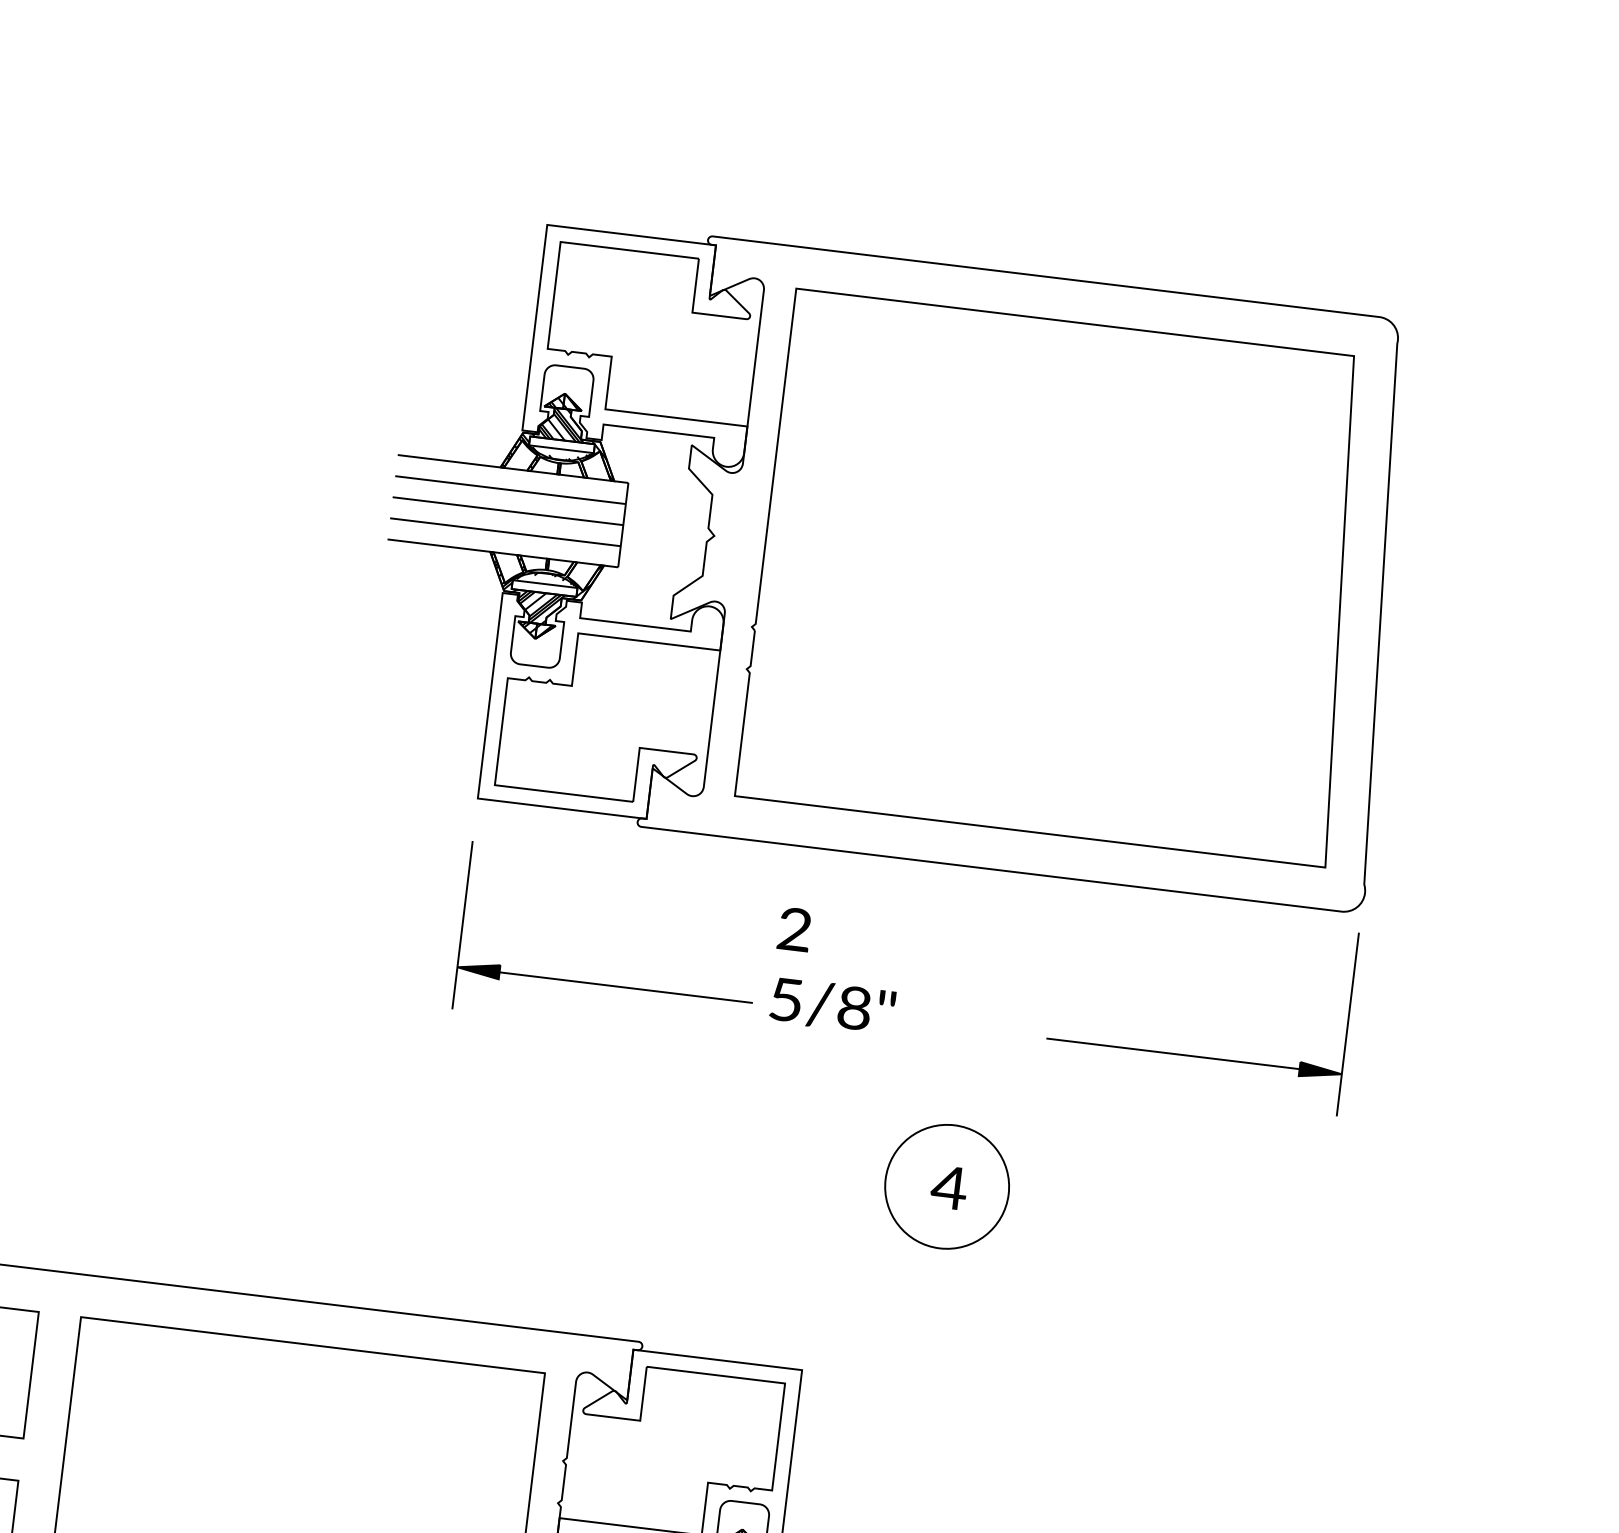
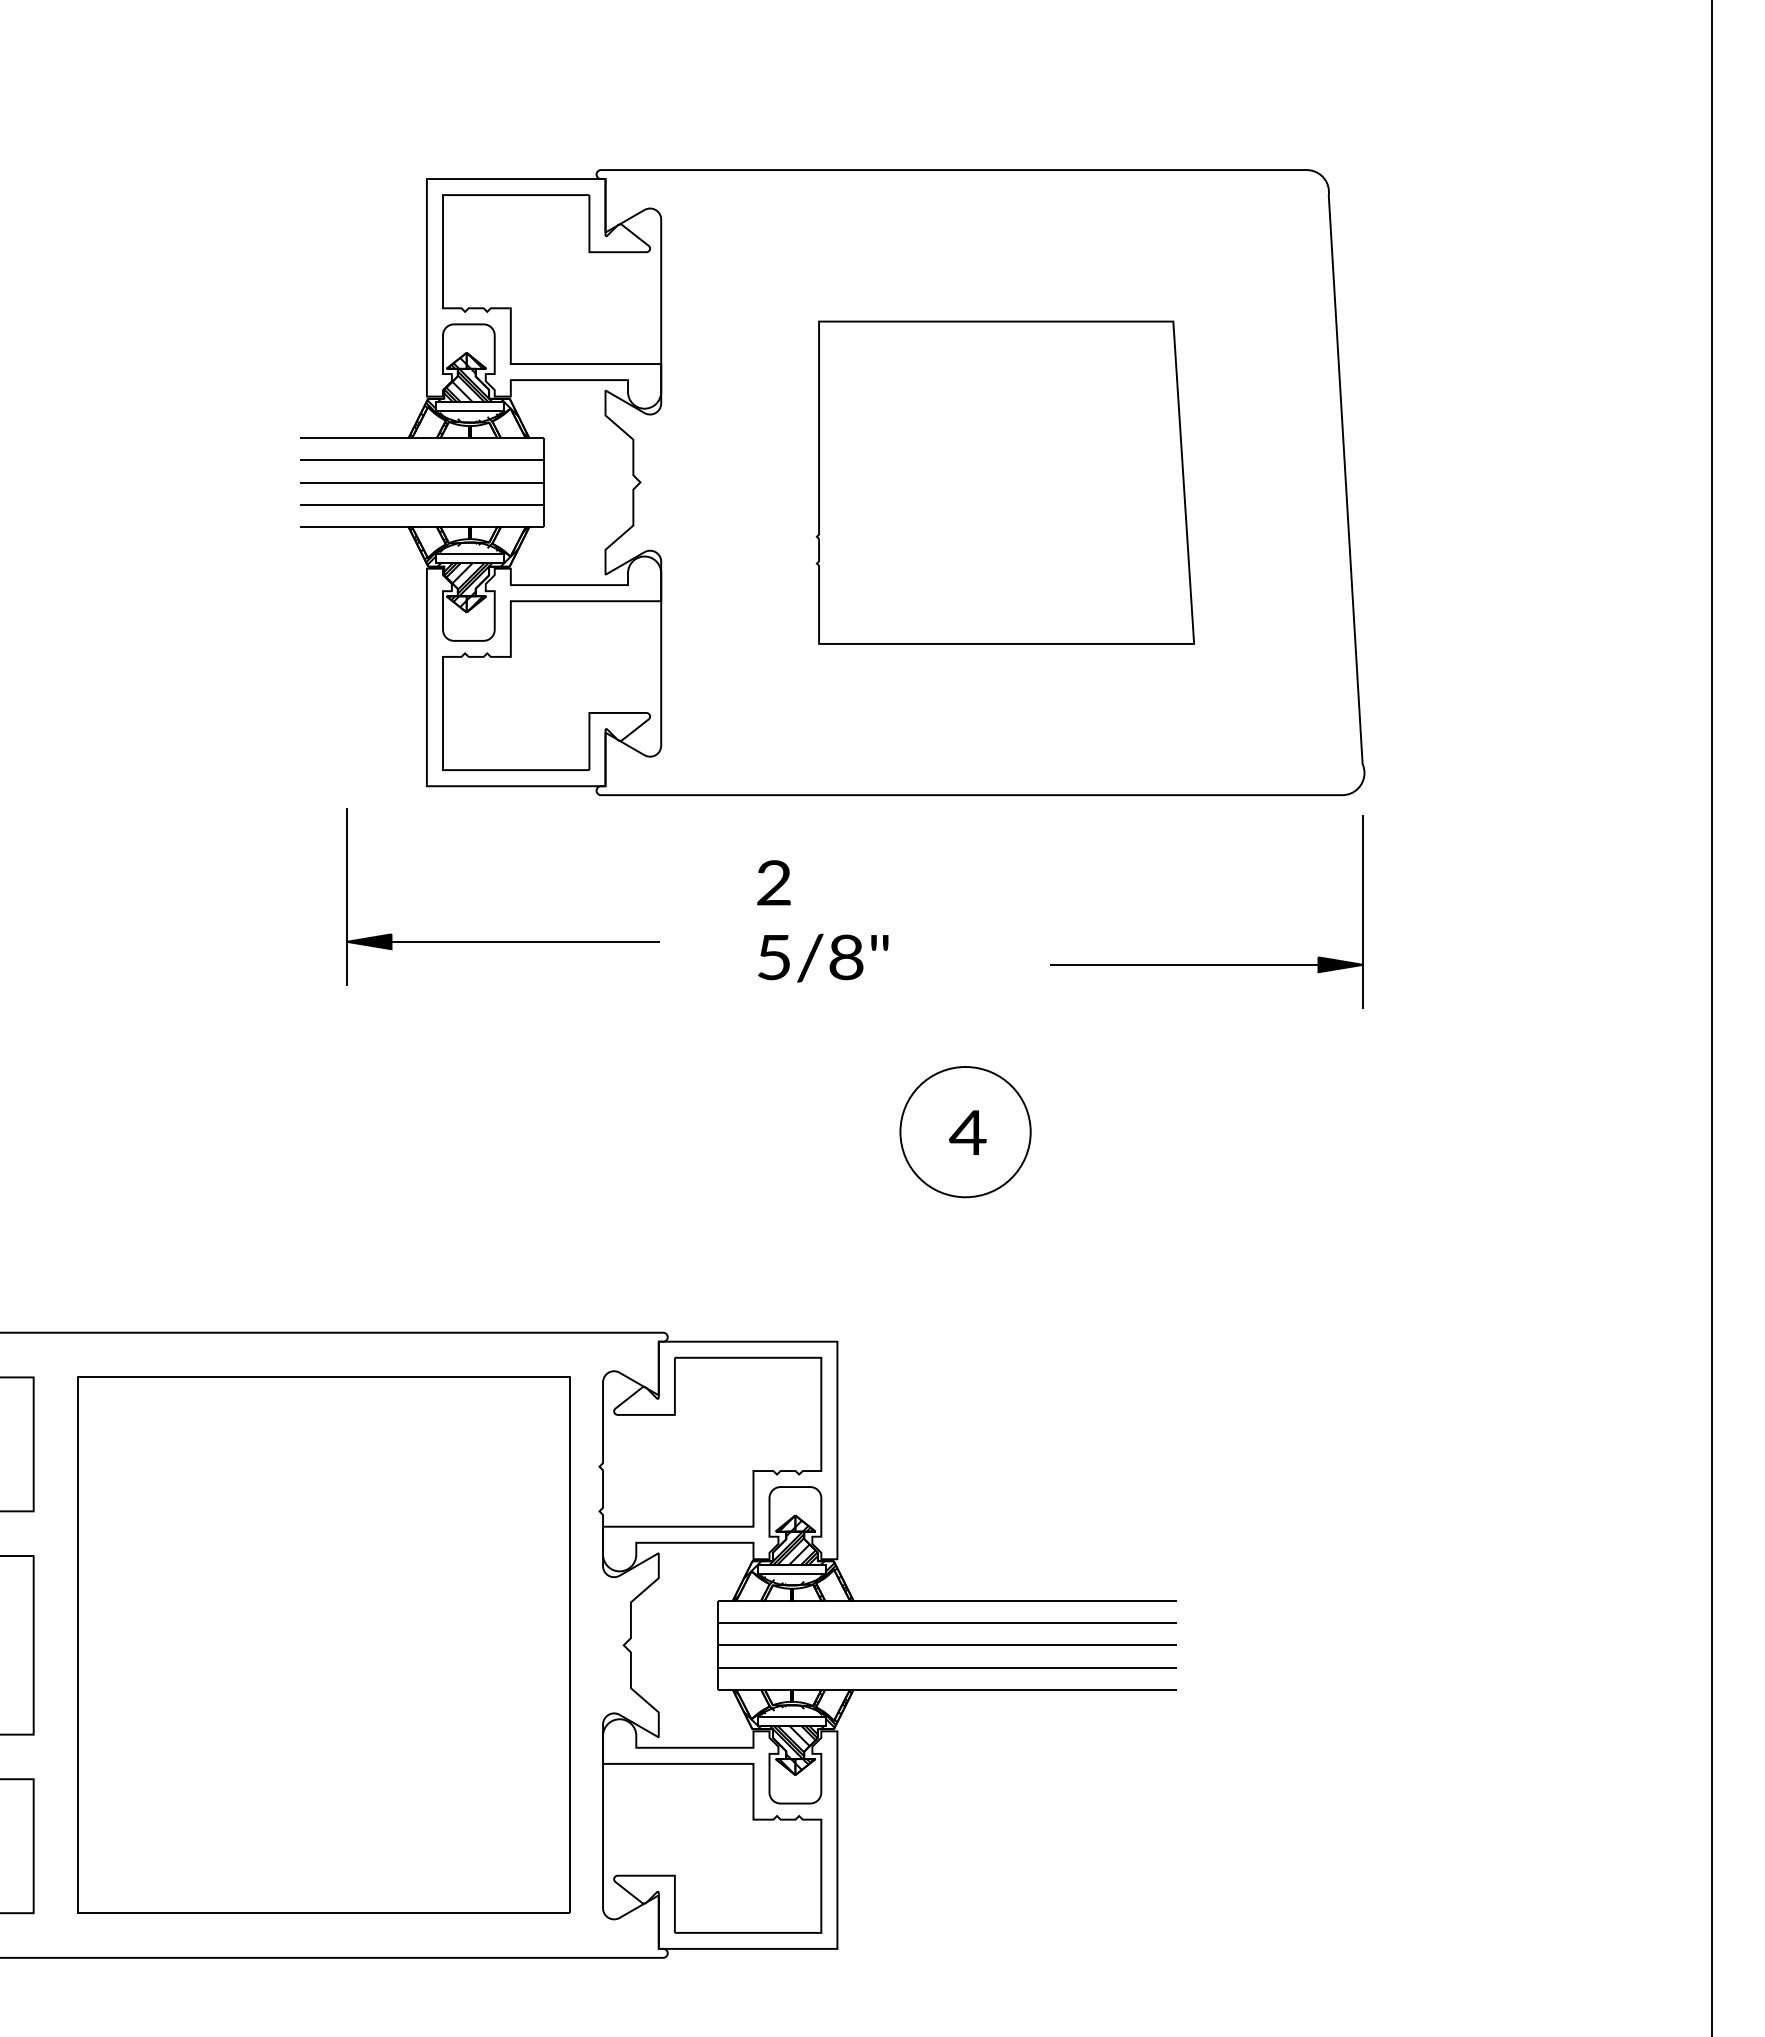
part: (1059, 577) -> (1005, 482), size x0.6
part: (604, 984) -> (502, 941), moved

